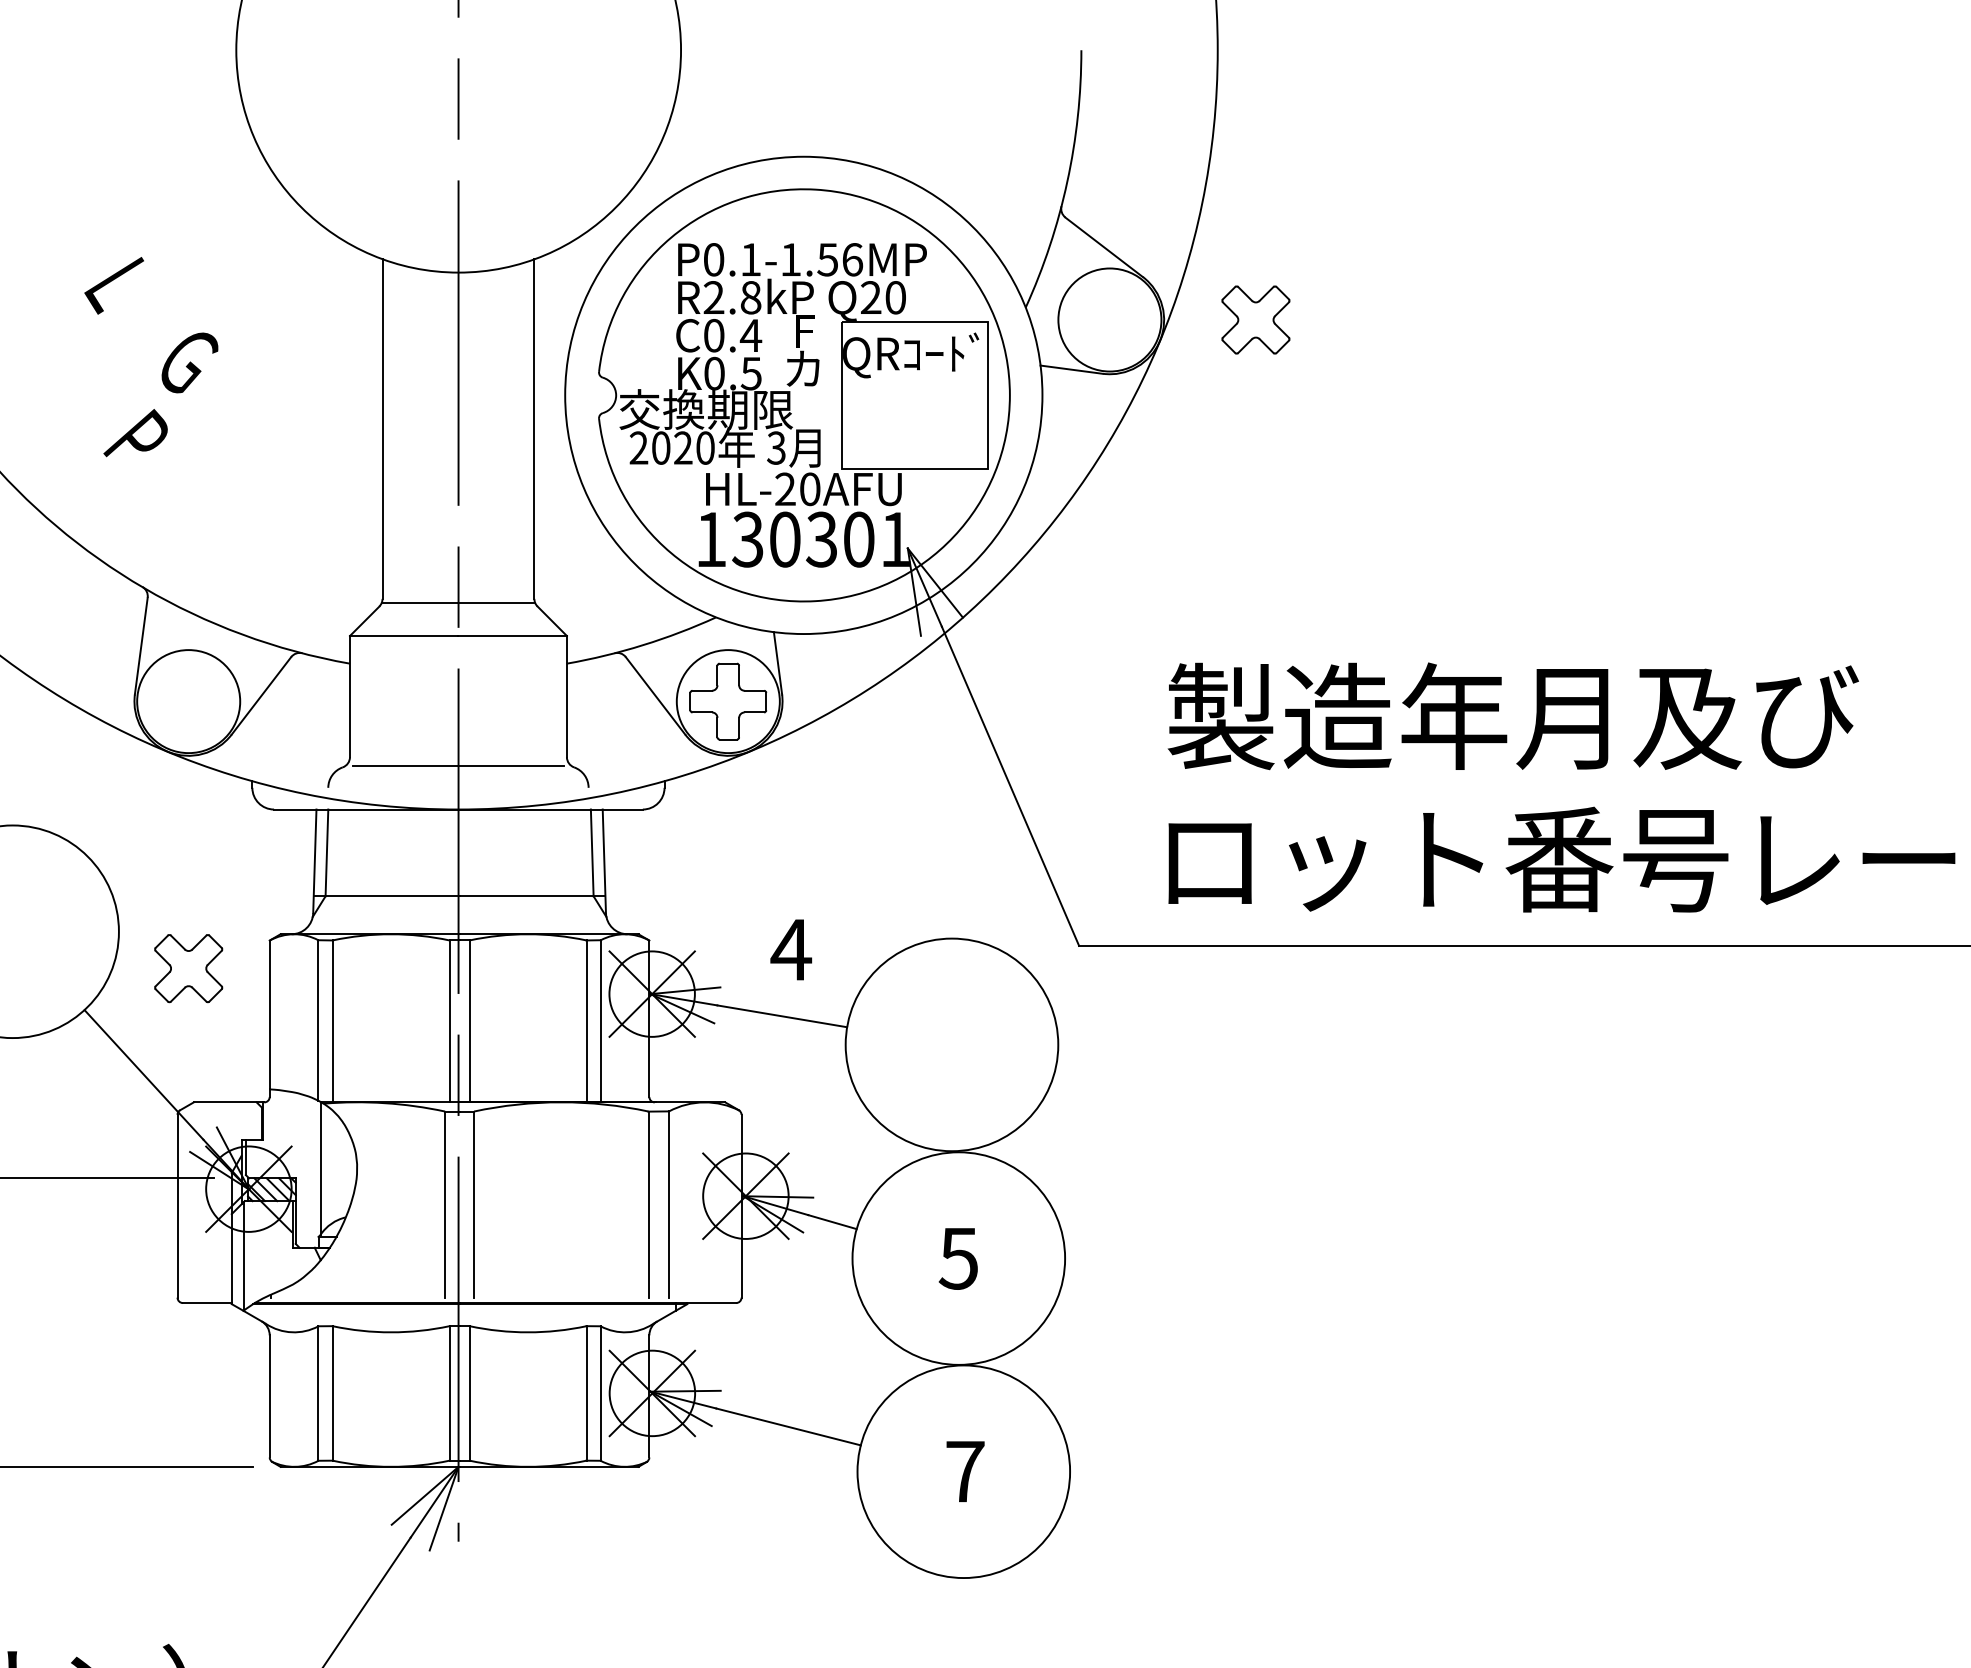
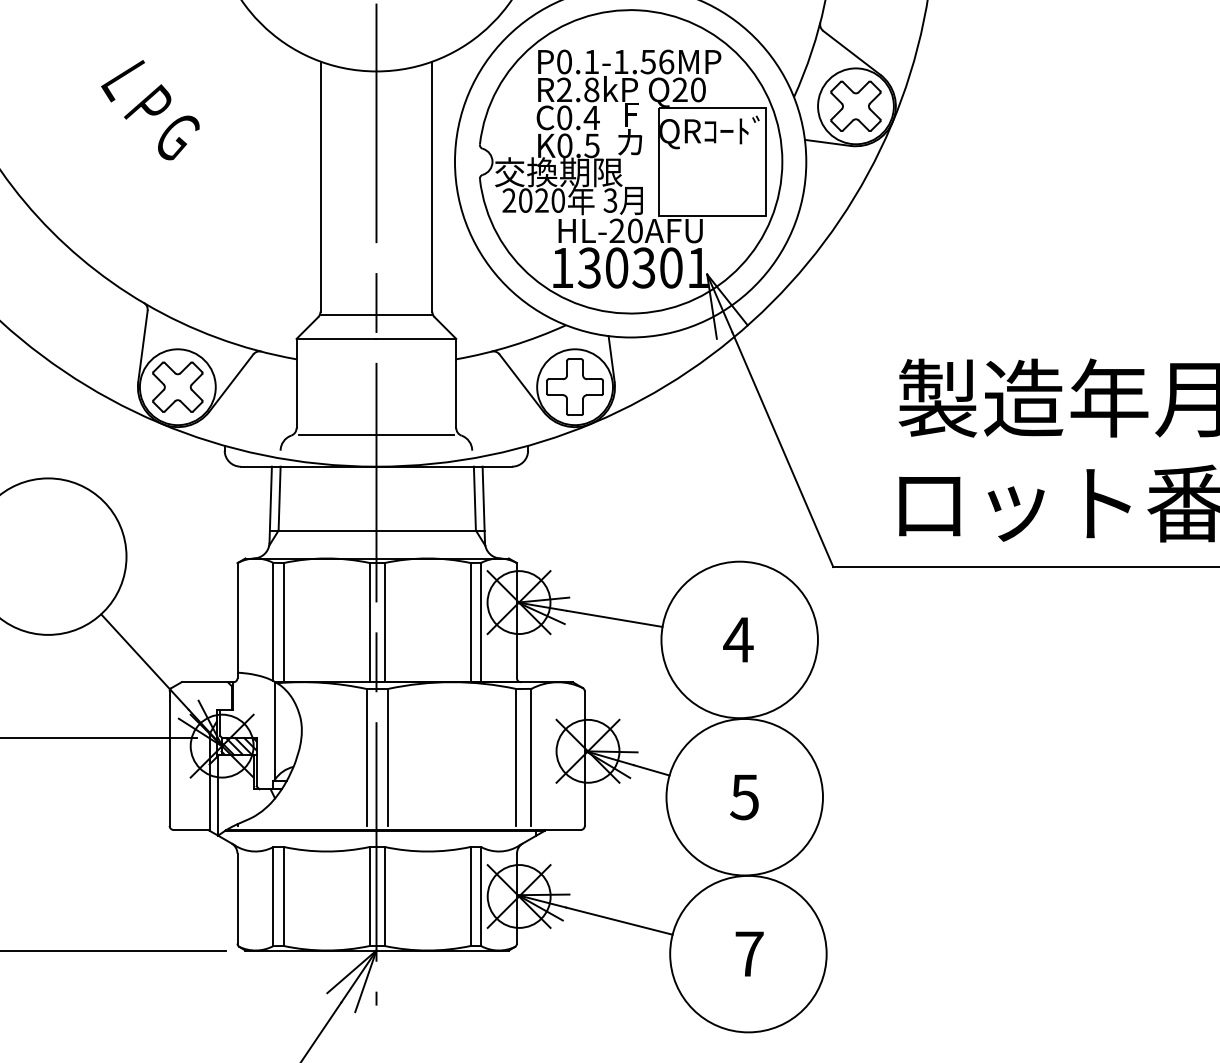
part: (1255, 319) -> (855, 105), moved
text: (135, 433) -> (147, 102), moved
text: (791, 949) -> (738, 639), moved
part: (188, 968) -> (177, 387), moved

